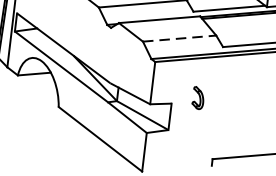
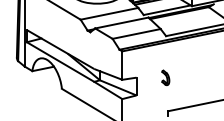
line: (179, 37) -> (136, 33), dashed -> solid
part: (198, 97) -> (165, 77), moved

